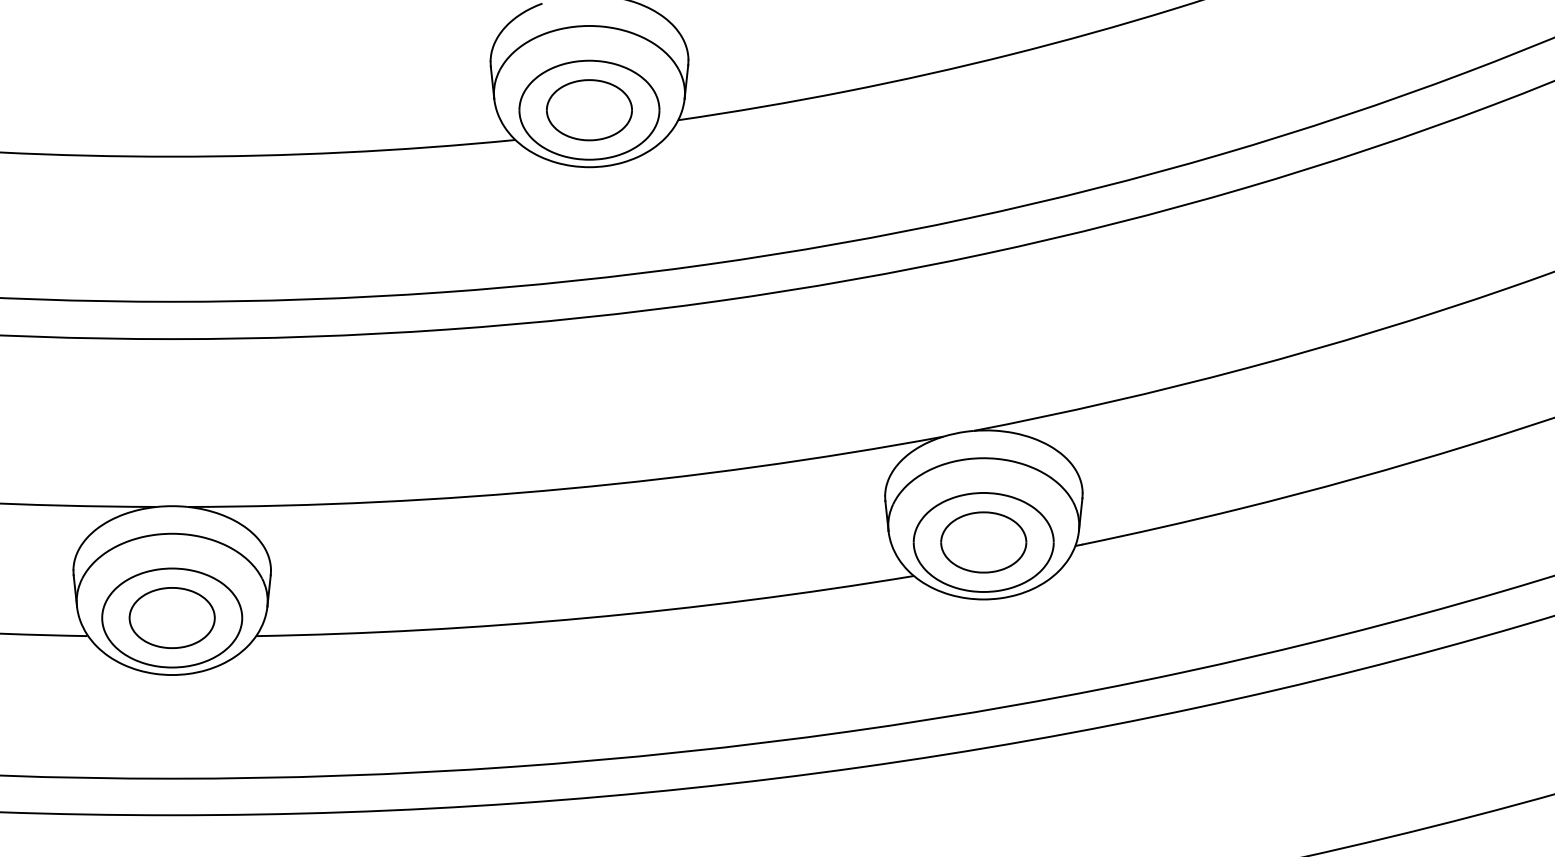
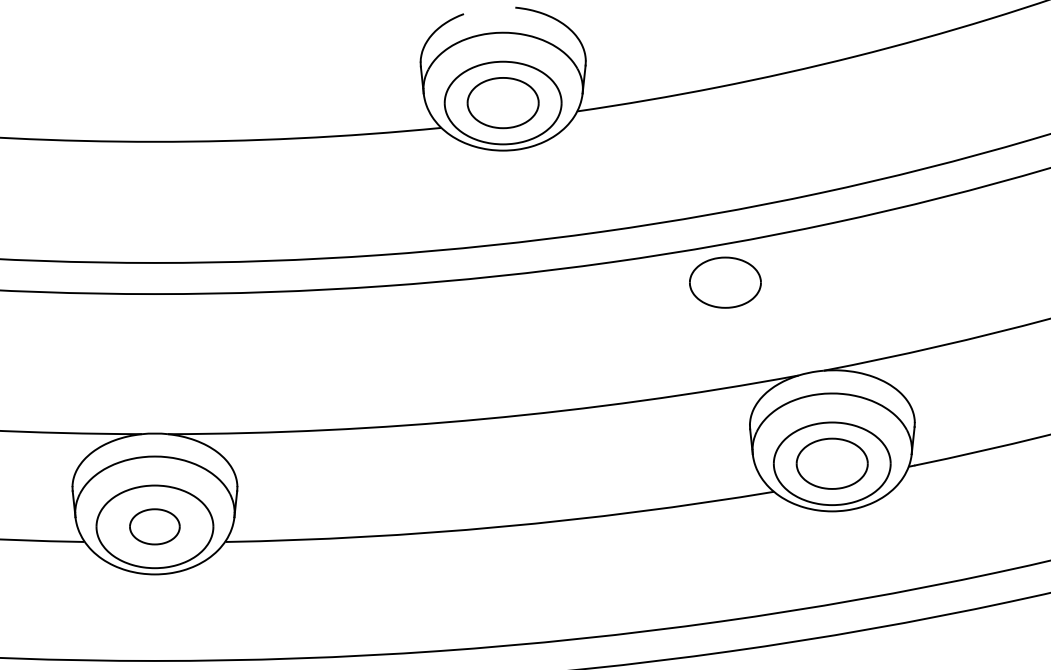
part: (855, 325) -> (725, 282), added
part: (171, 617) -> (154, 526), size x0.7

